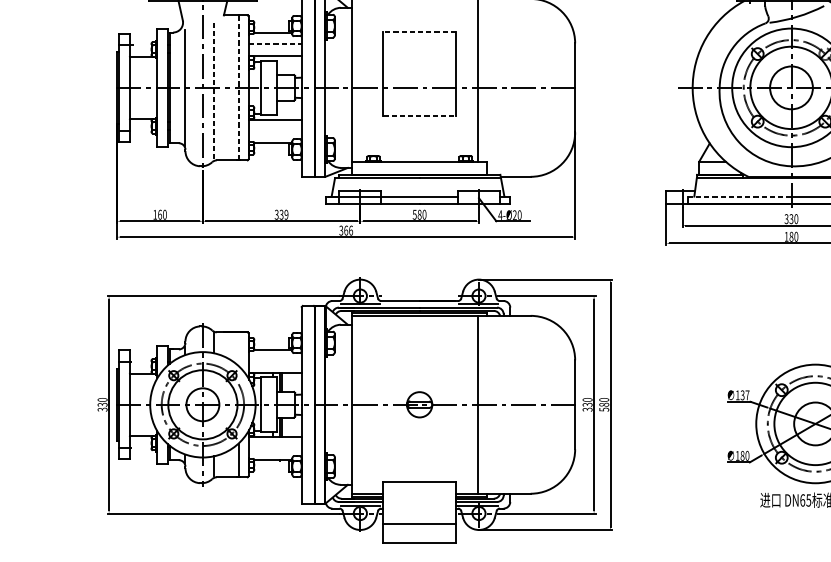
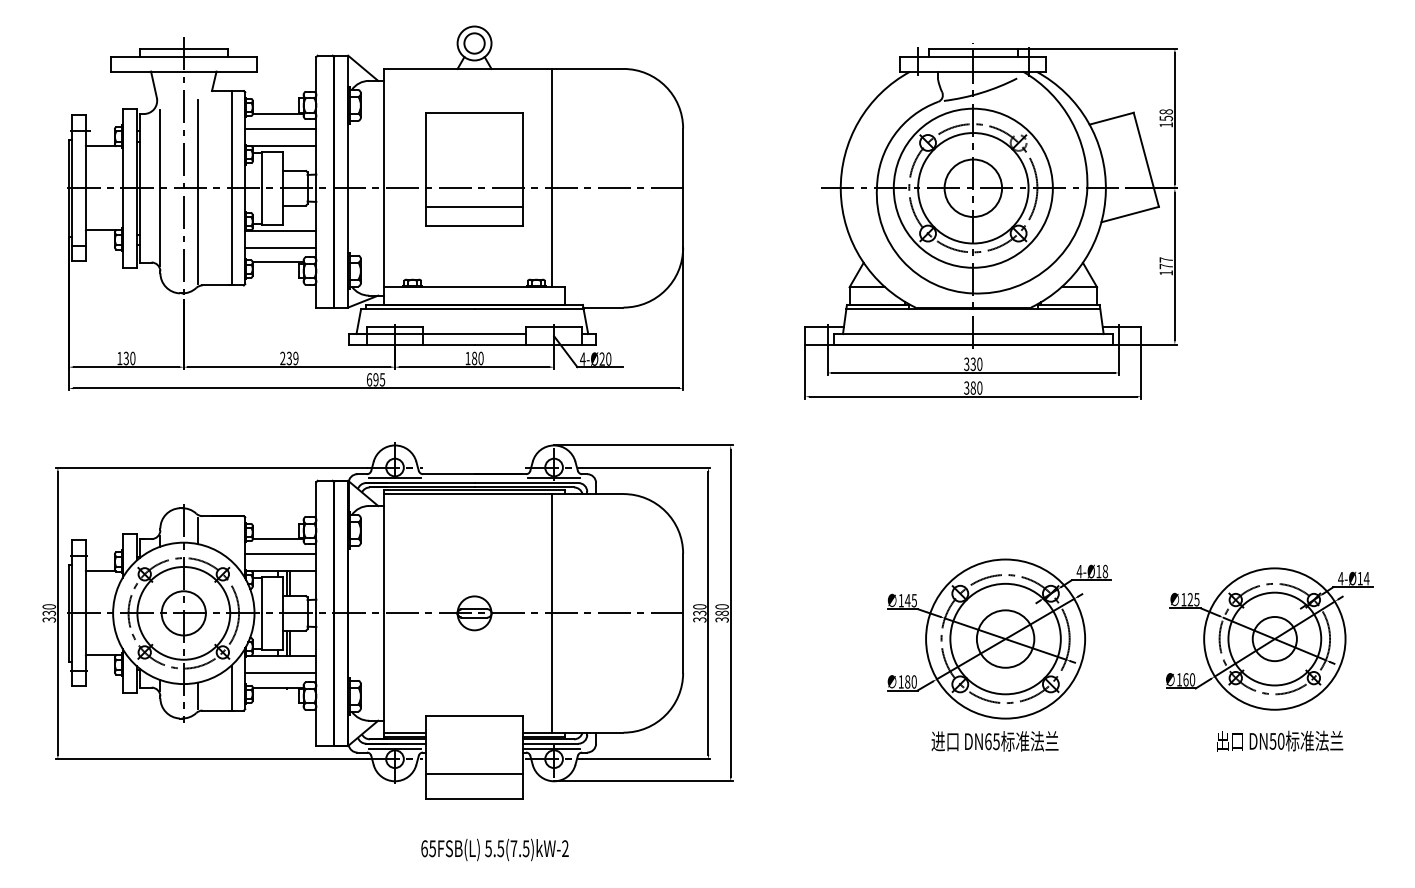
line: (419, 31) -> (474, 112), dashed -> solid
line: (274, 43) -> (280, 128), dashed -> solid
line: (238, 87) -> (231, 187), dashed -> solid
line: (213, 90) -> (198, 191), dashed -> solid
line: (419, 101) -> (474, 206), added
line: (419, 116) -> (474, 226), dashed -> solid
line: (274, 132) -> (280, 247), added
line: (739, 196) -> (903, 334), dashed -> solid
text: (160, 214) -> (126, 358), 160 -> 130
text: (276, 214) -> (282, 358), 339 -> 239
text: (414, 214) -> (467, 358), 580 -> 180
text: (345, 230) -> (375, 379), 366 -> 695
text: (786, 236) -> (966, 387), 180 -> 380
line: (274, 360) -> (280, 554), added
text: (744, 395) -> (910, 600), 137 -> 145
text: (603, 409) -> (721, 619), 580 -> 380
line: (274, 448) -> (280, 672), added

